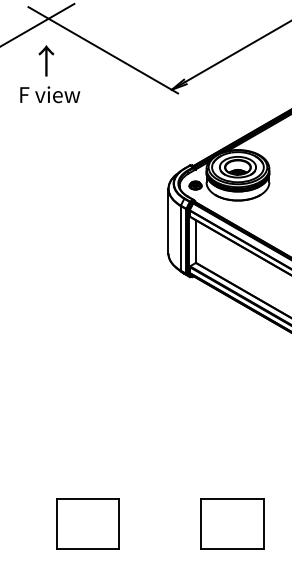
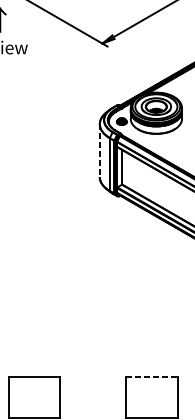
line: (168, 221) -> (99, 150), solid -> dashed
line: (233, 498) -> (152, 376), solid -> dashed

